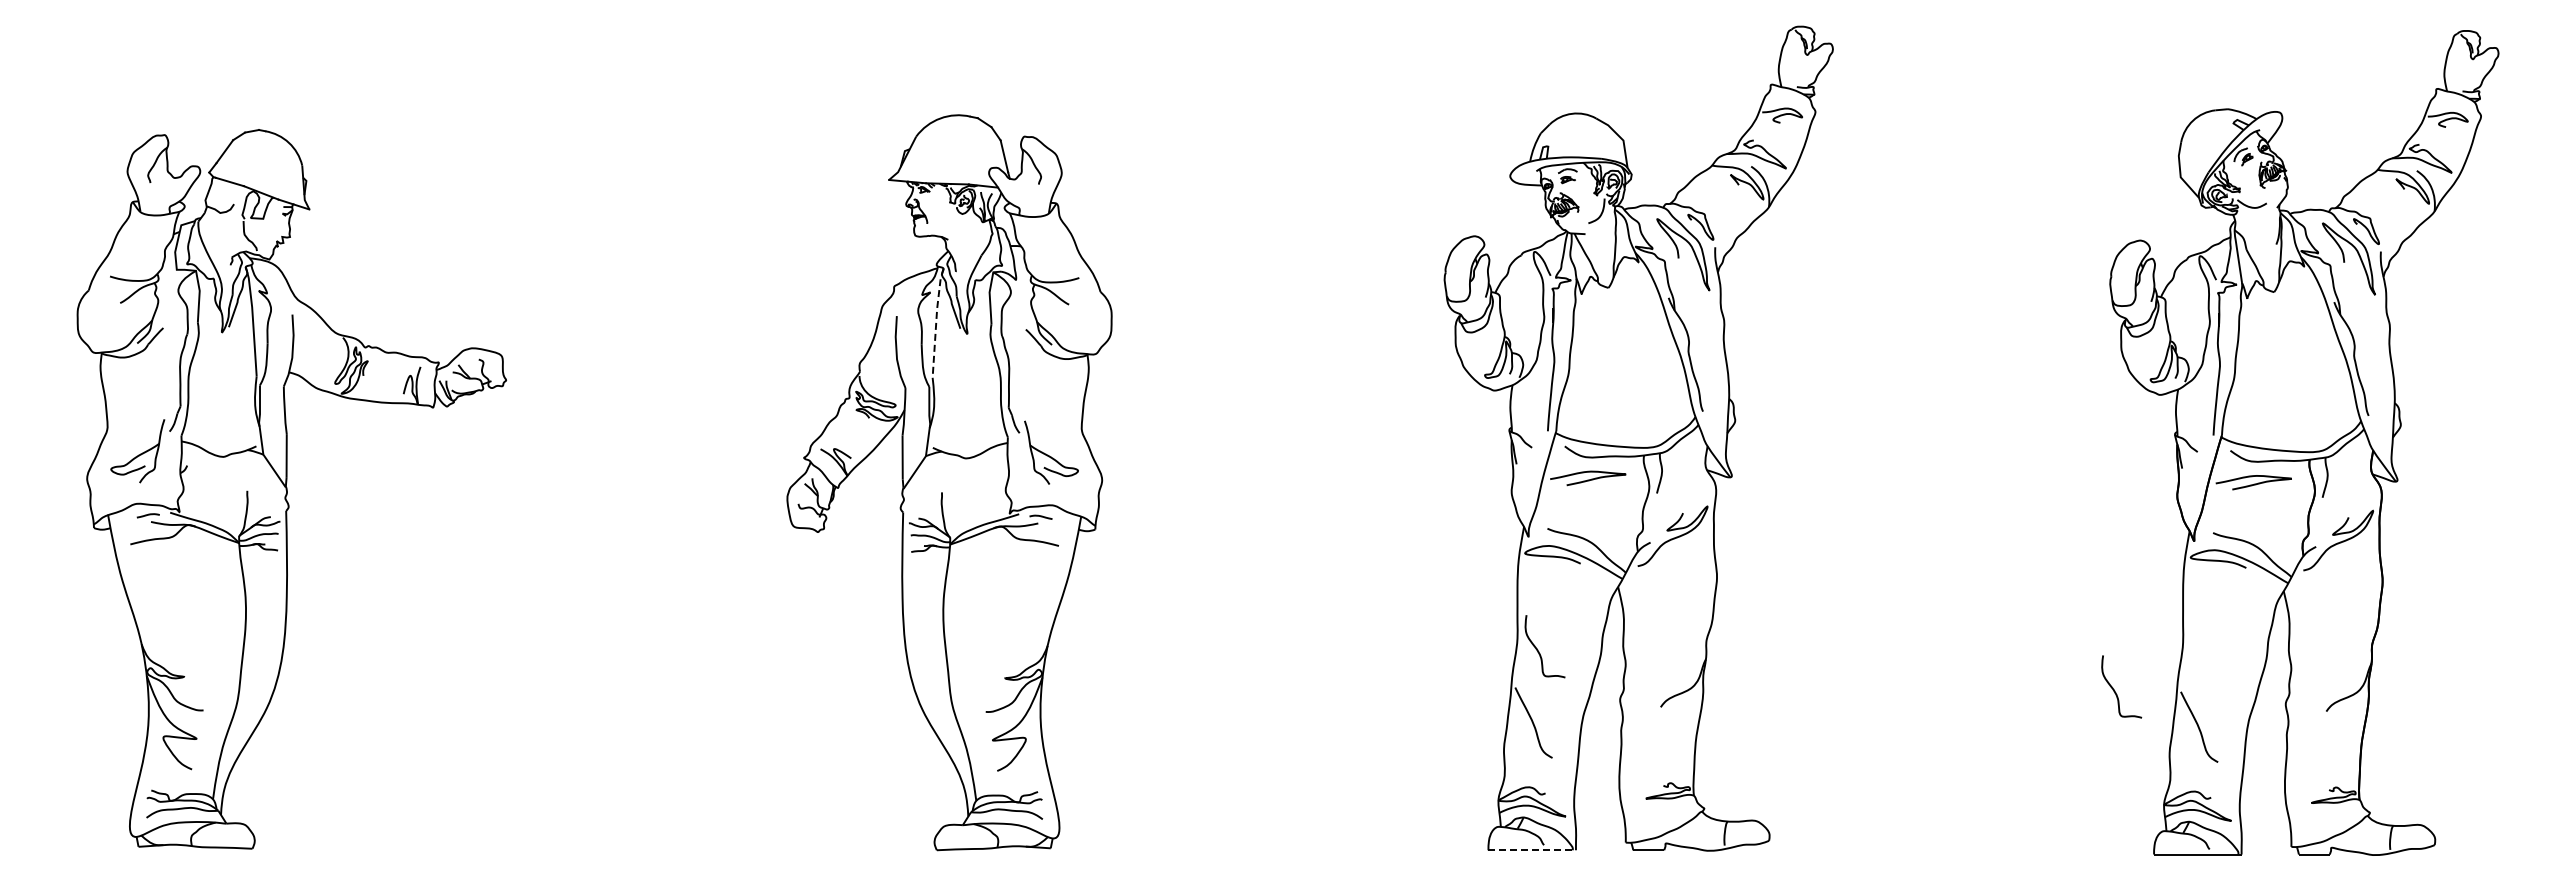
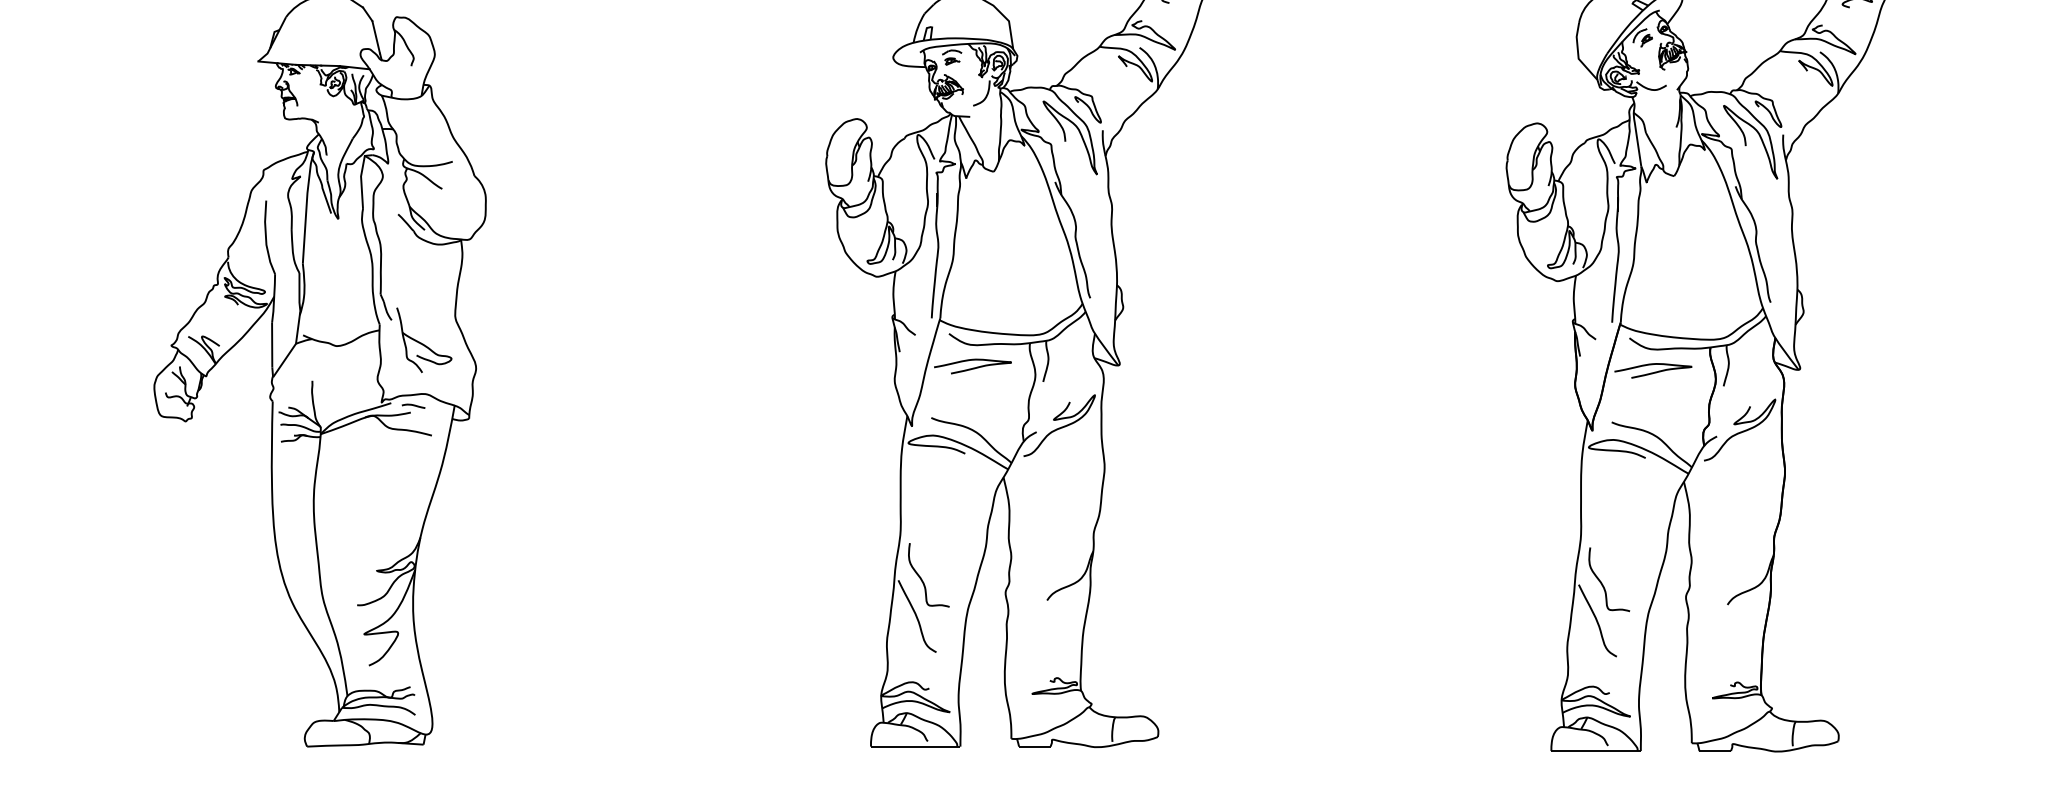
line: (936, 321) -> (306, 206), dashed -> solid
curve: (1538, 649) -> (922, 578), moved
curve: (2115, 690) -> (1602, 583), moved
line: (1532, 850) -> (916, 746), dashed -> solid

